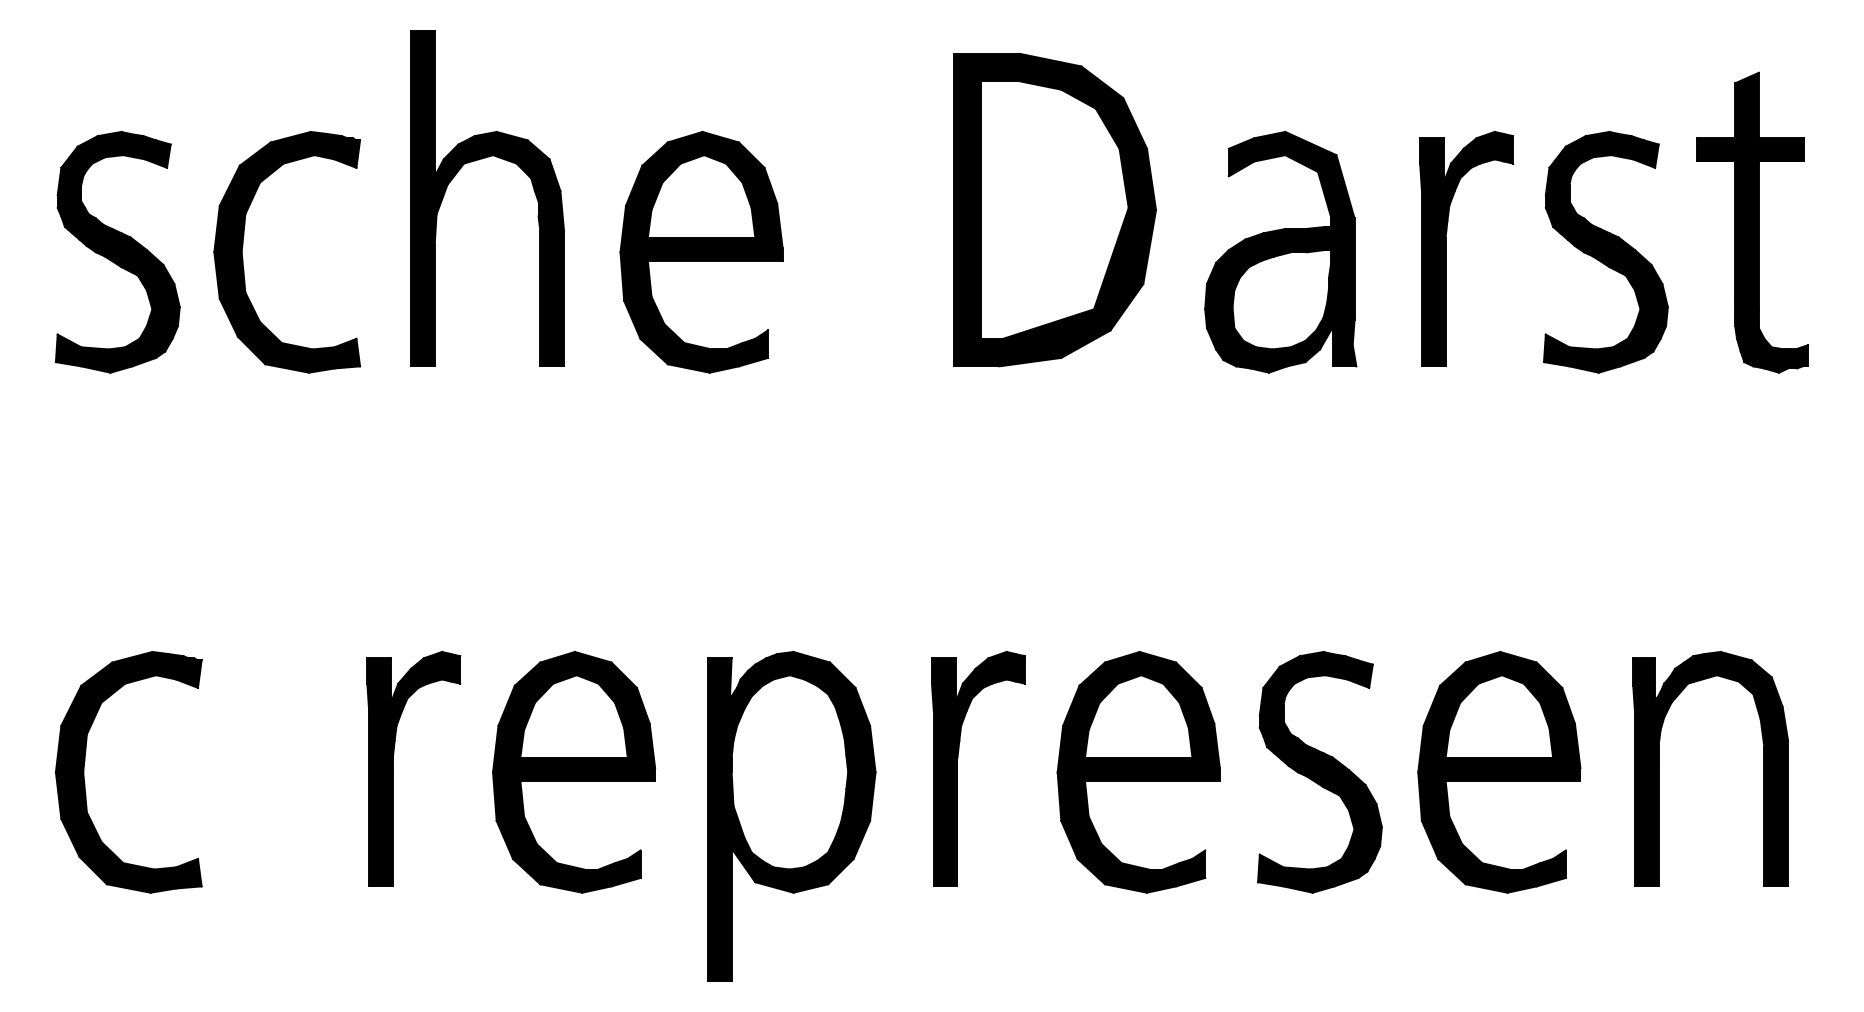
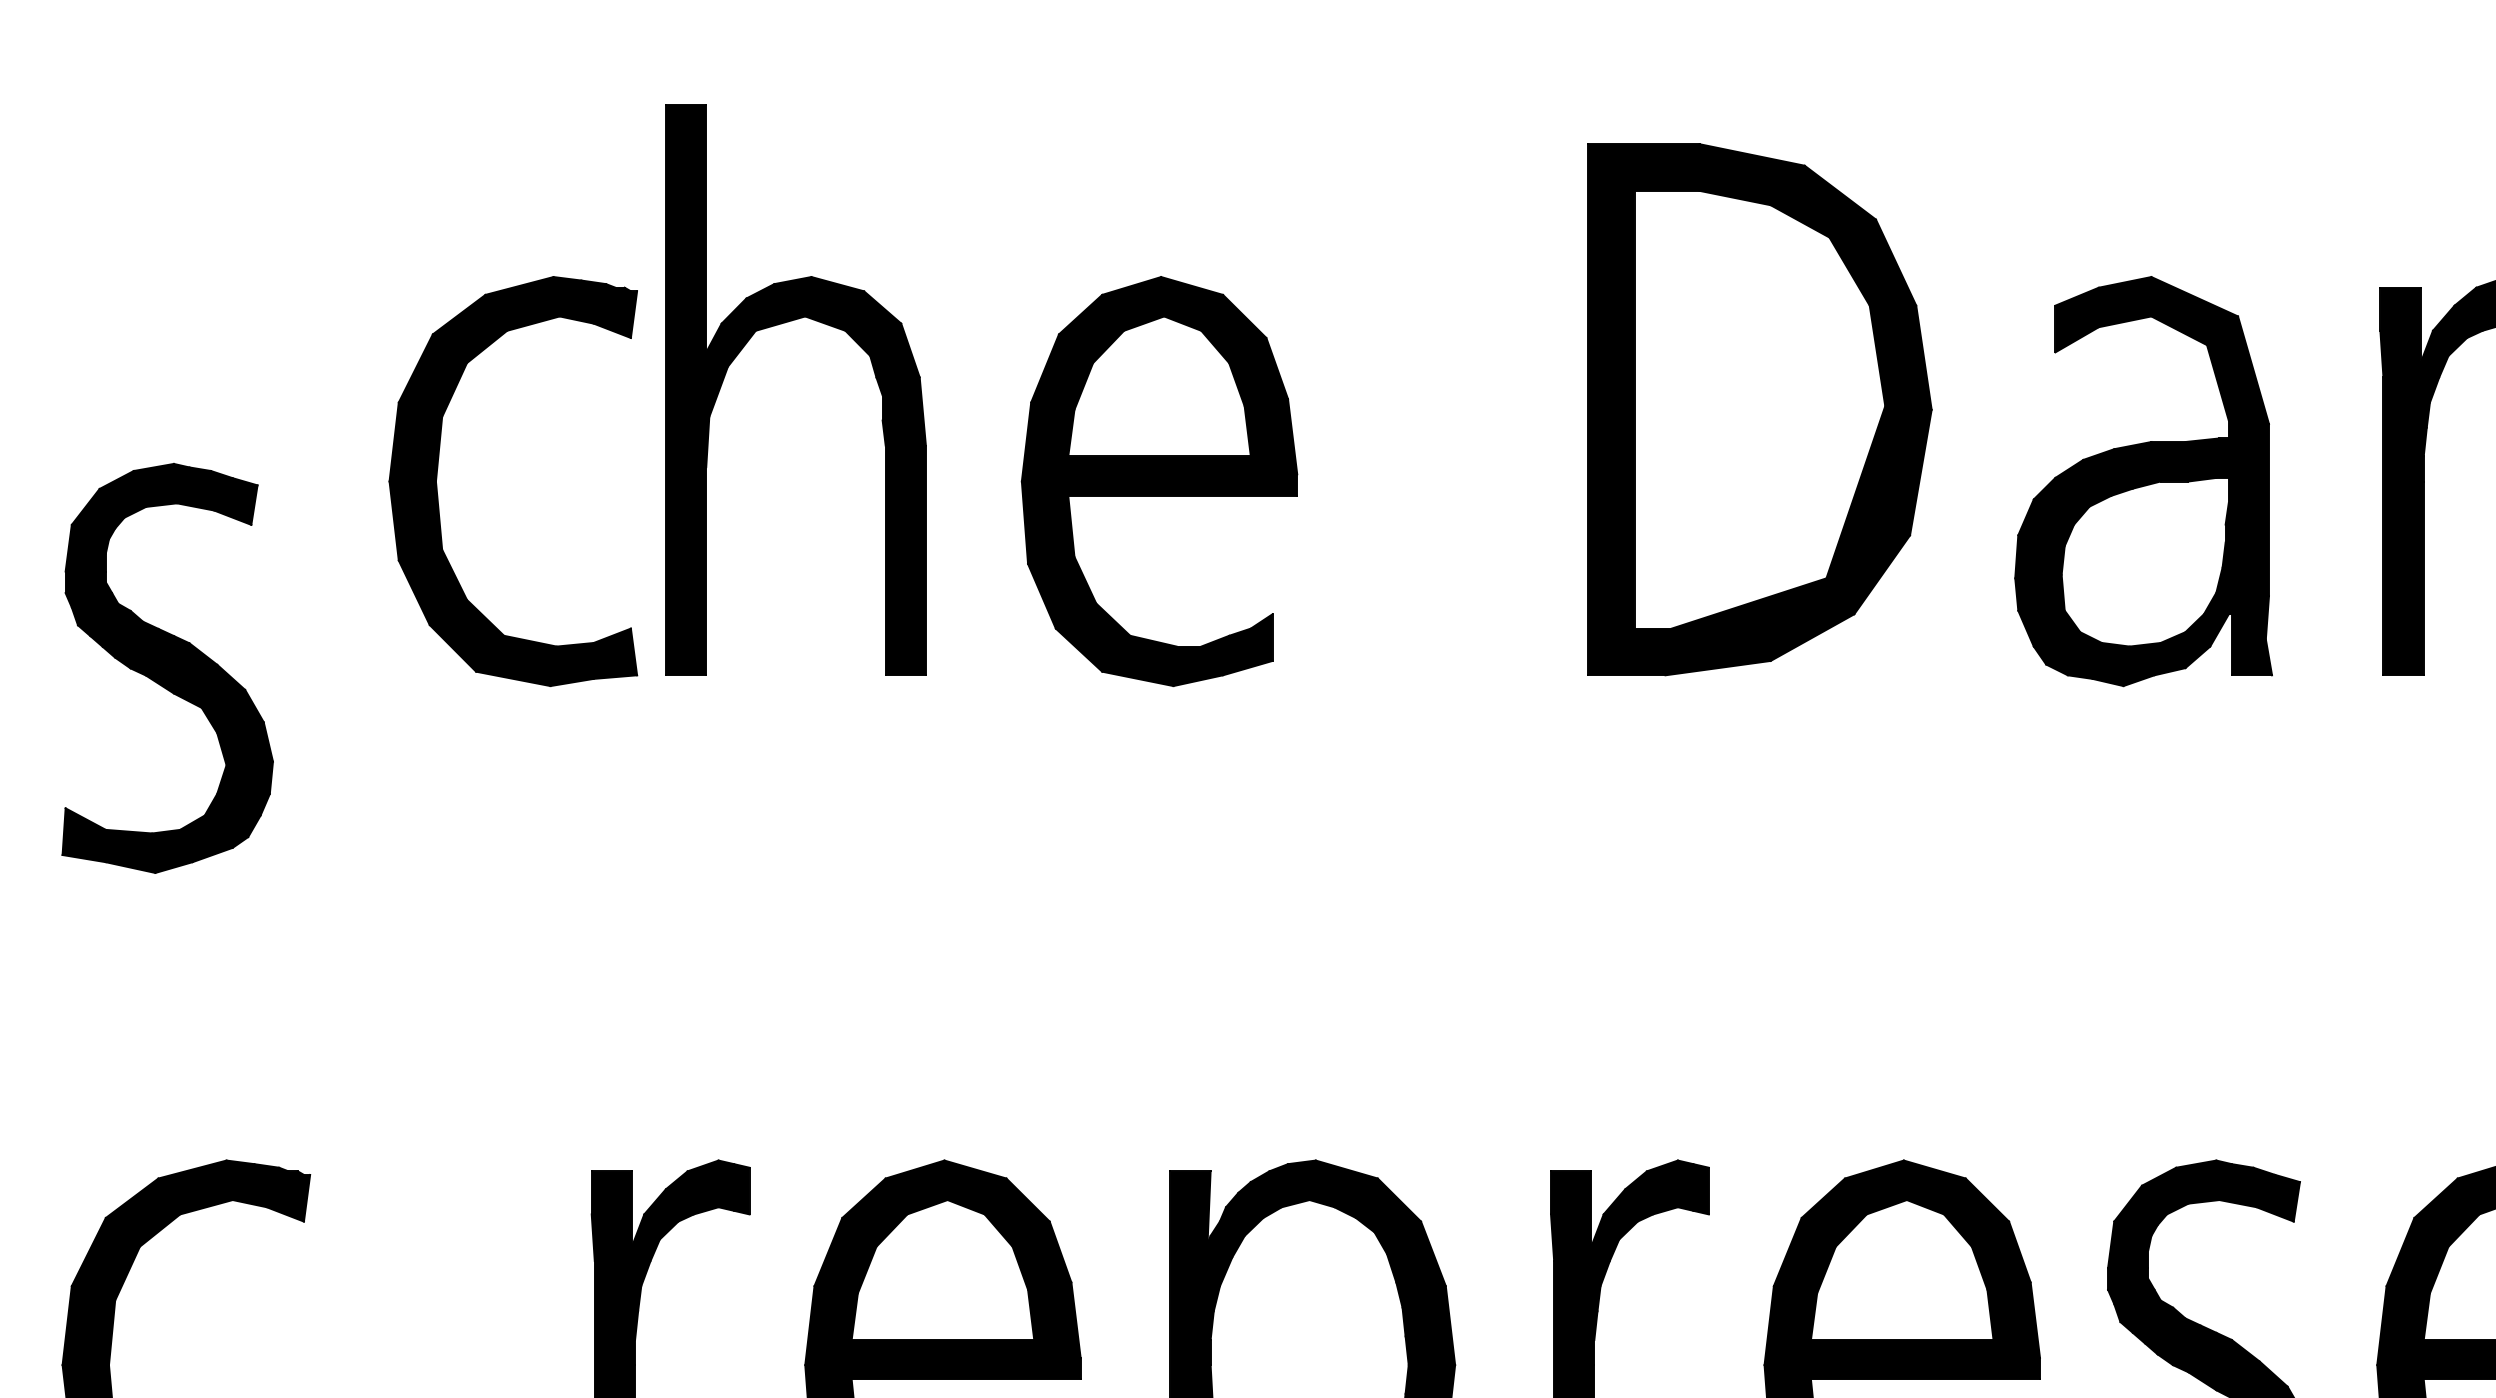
part: (243, 246) -> (439, 471), moved
part: (117, 252) -> (167, 668), moved

